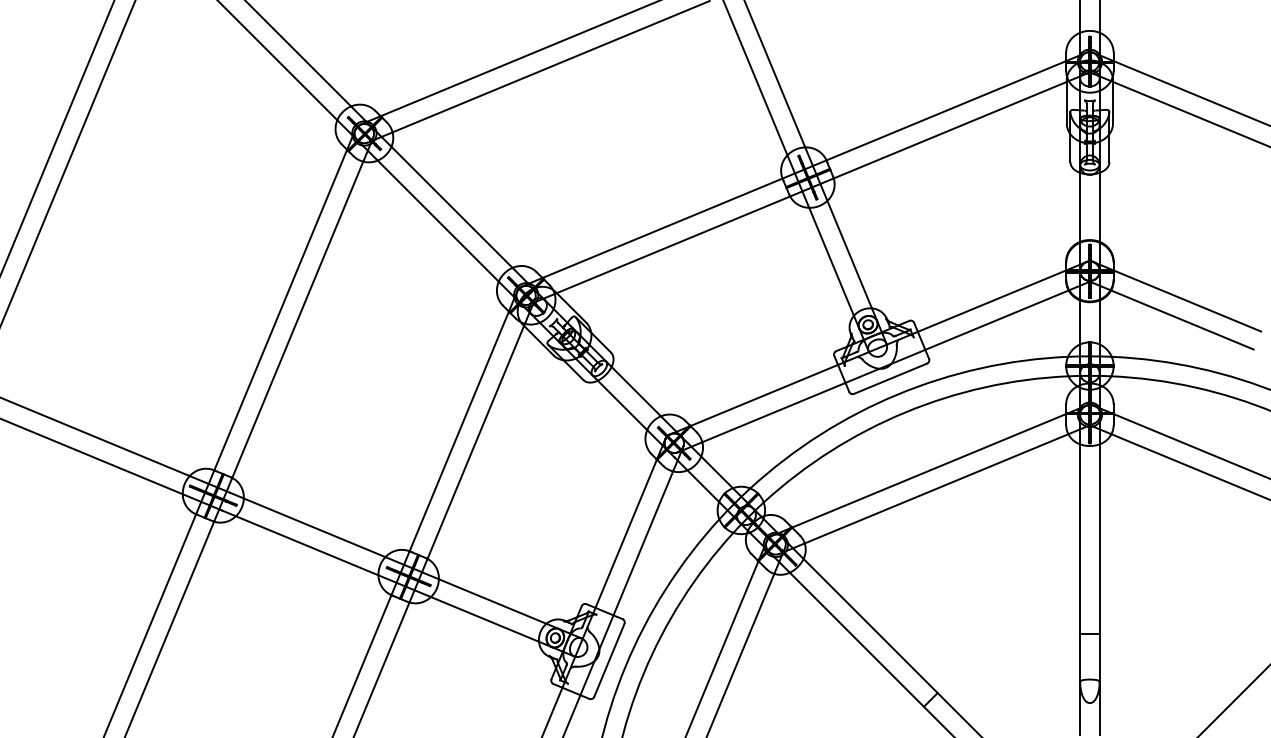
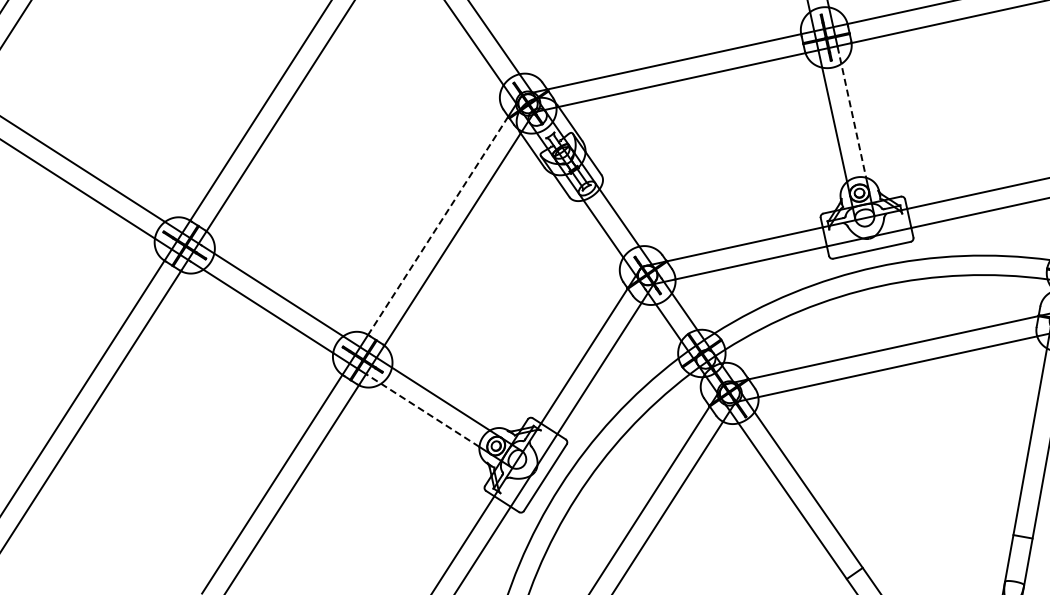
line: (846, 246) -> (852, 112), solid -> dashed
line: (459, 431) -> (438, 225), solid -> dashed
line: (476, 615) -> (422, 409), solid -> dashed

